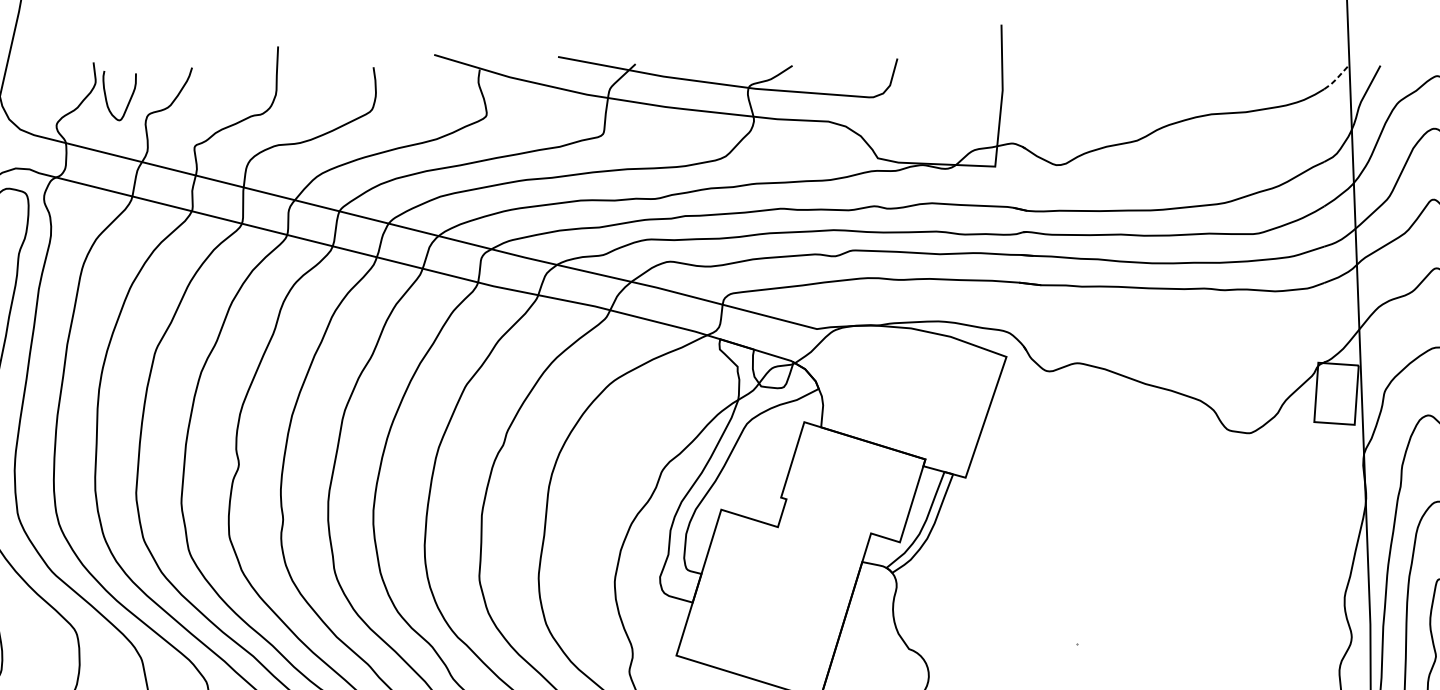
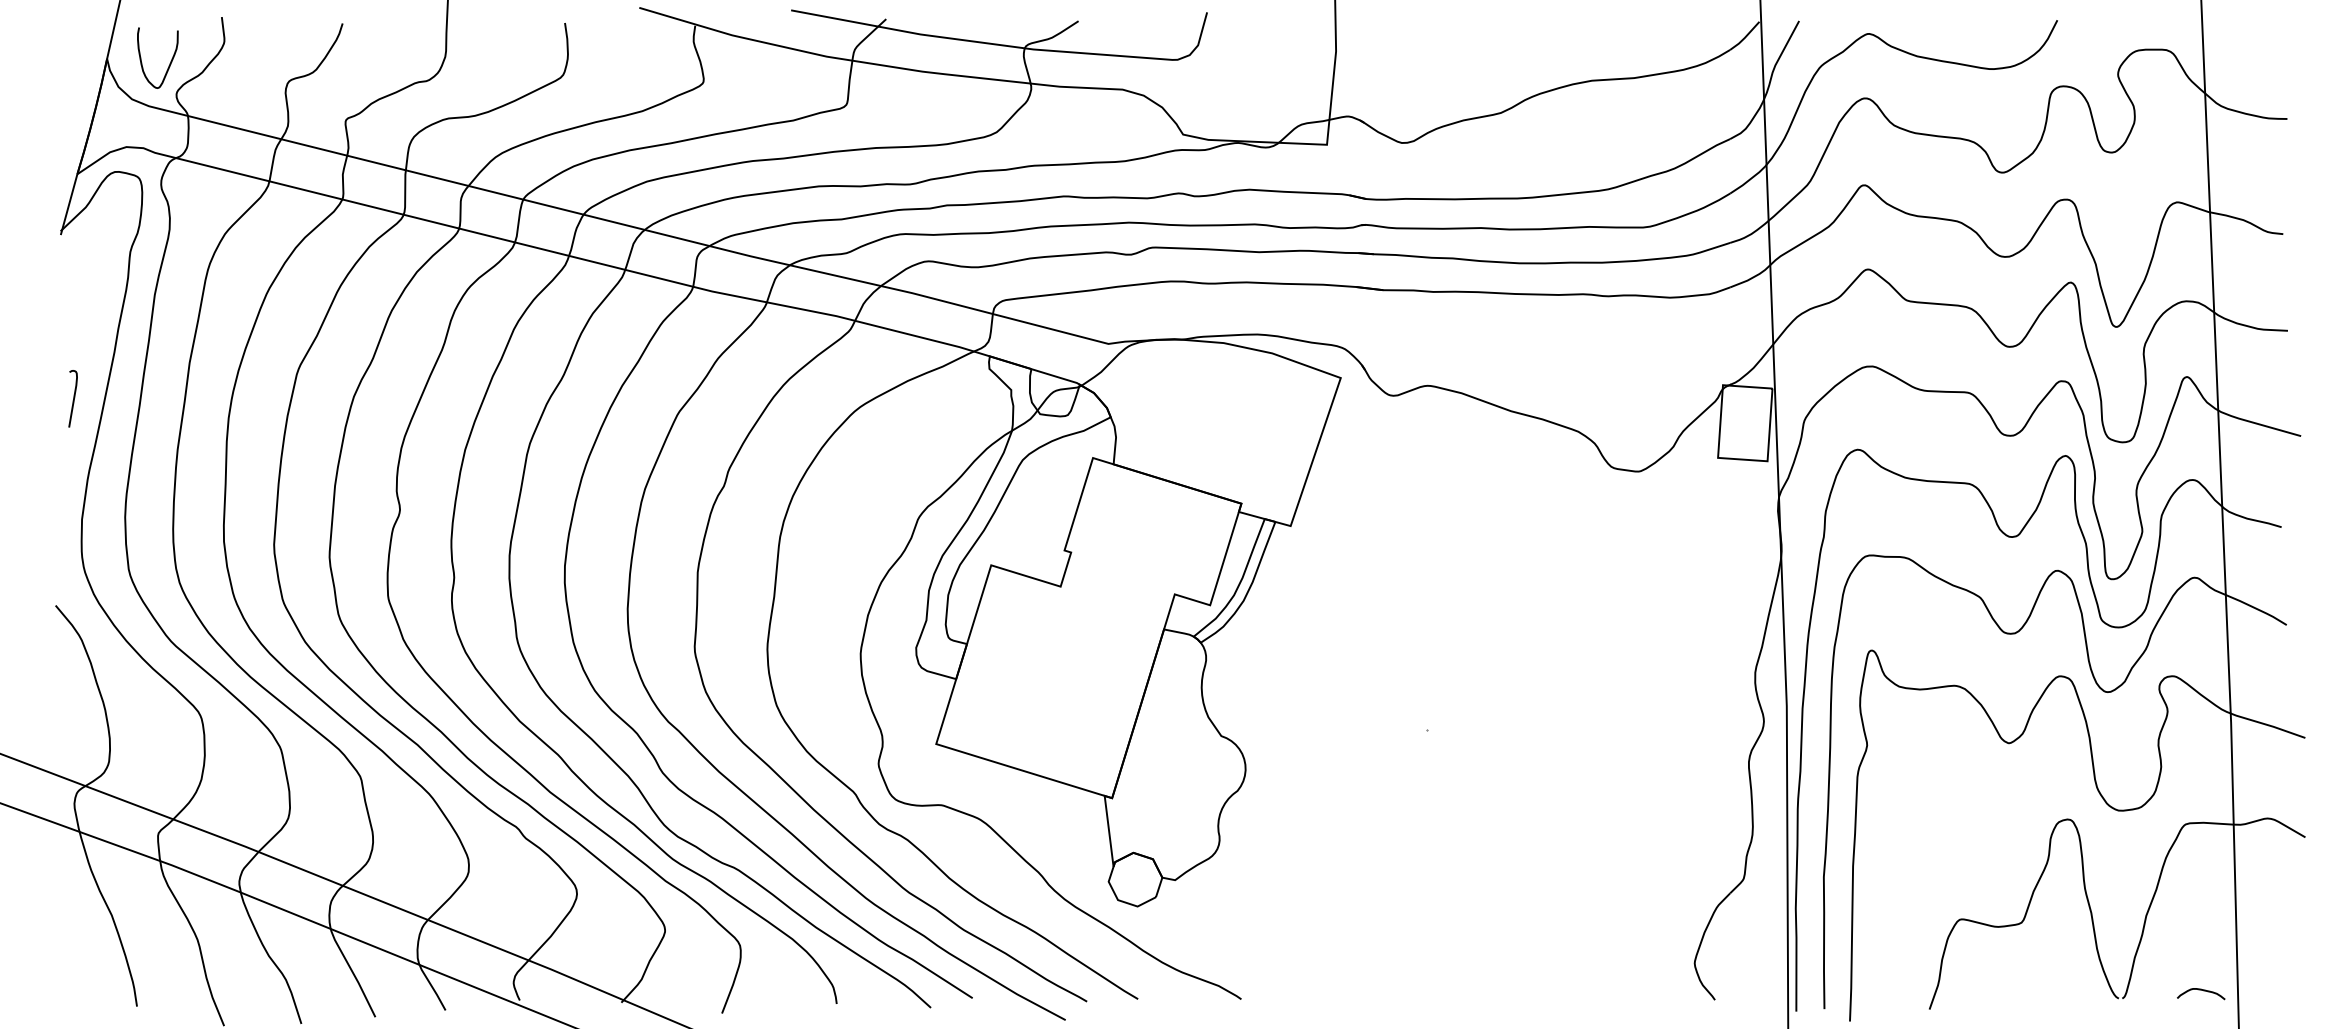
line: (1335, 79) -> (1744, 37), dashed -> solid
curve: (129, 100) -> (169, 63), moved

